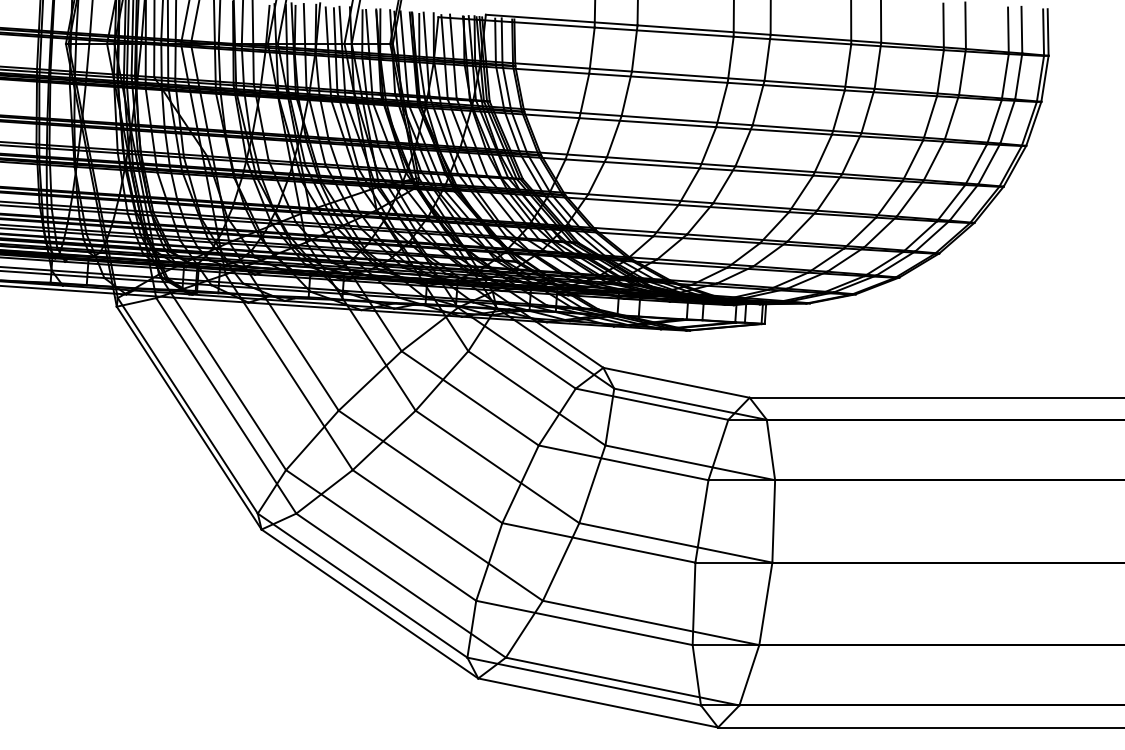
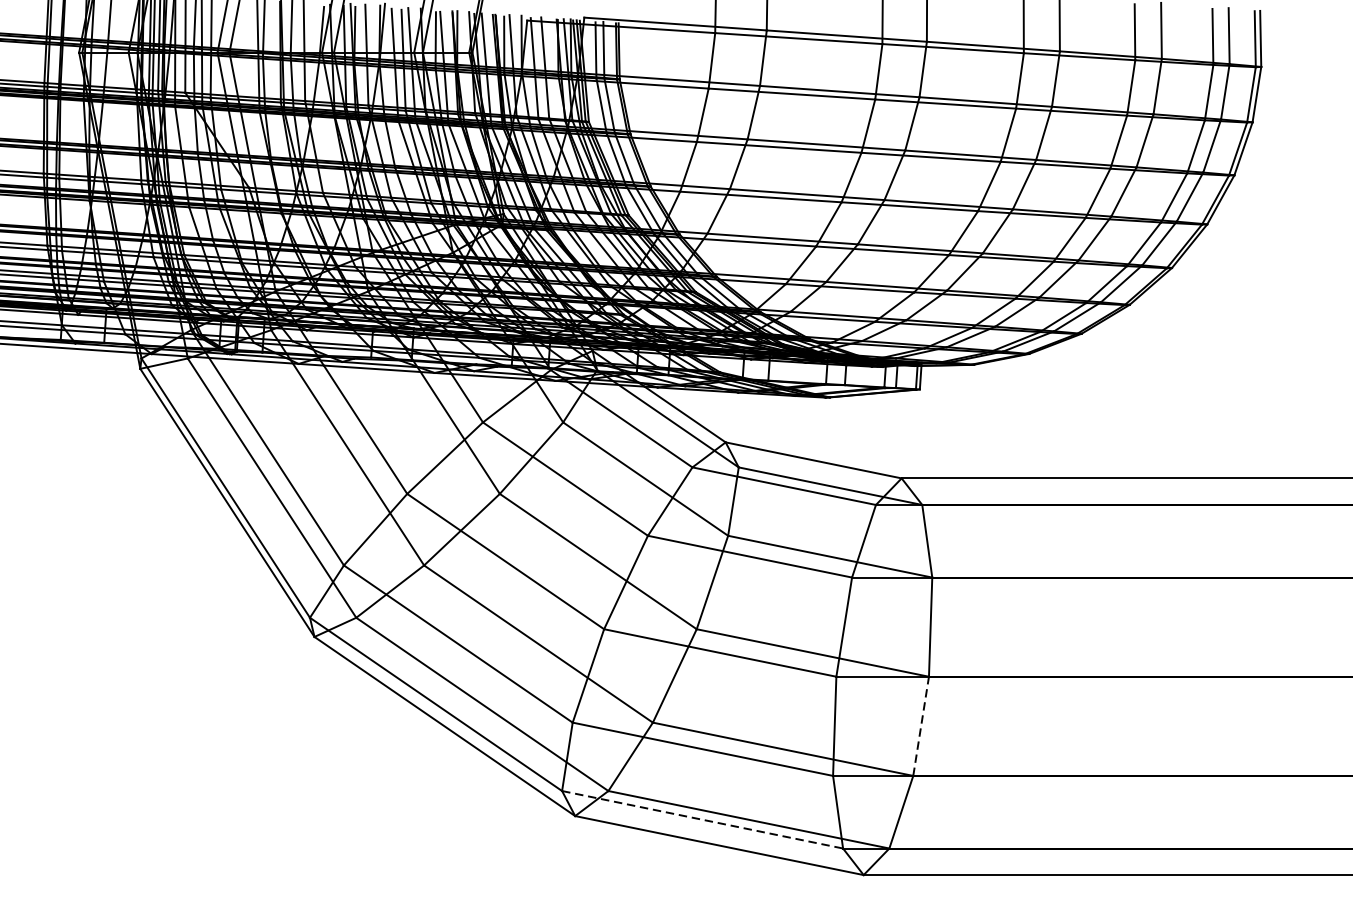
line: (765, 603) -> (920, 725), solid -> dashed
line: (584, 681) -> (702, 819), solid -> dashed

